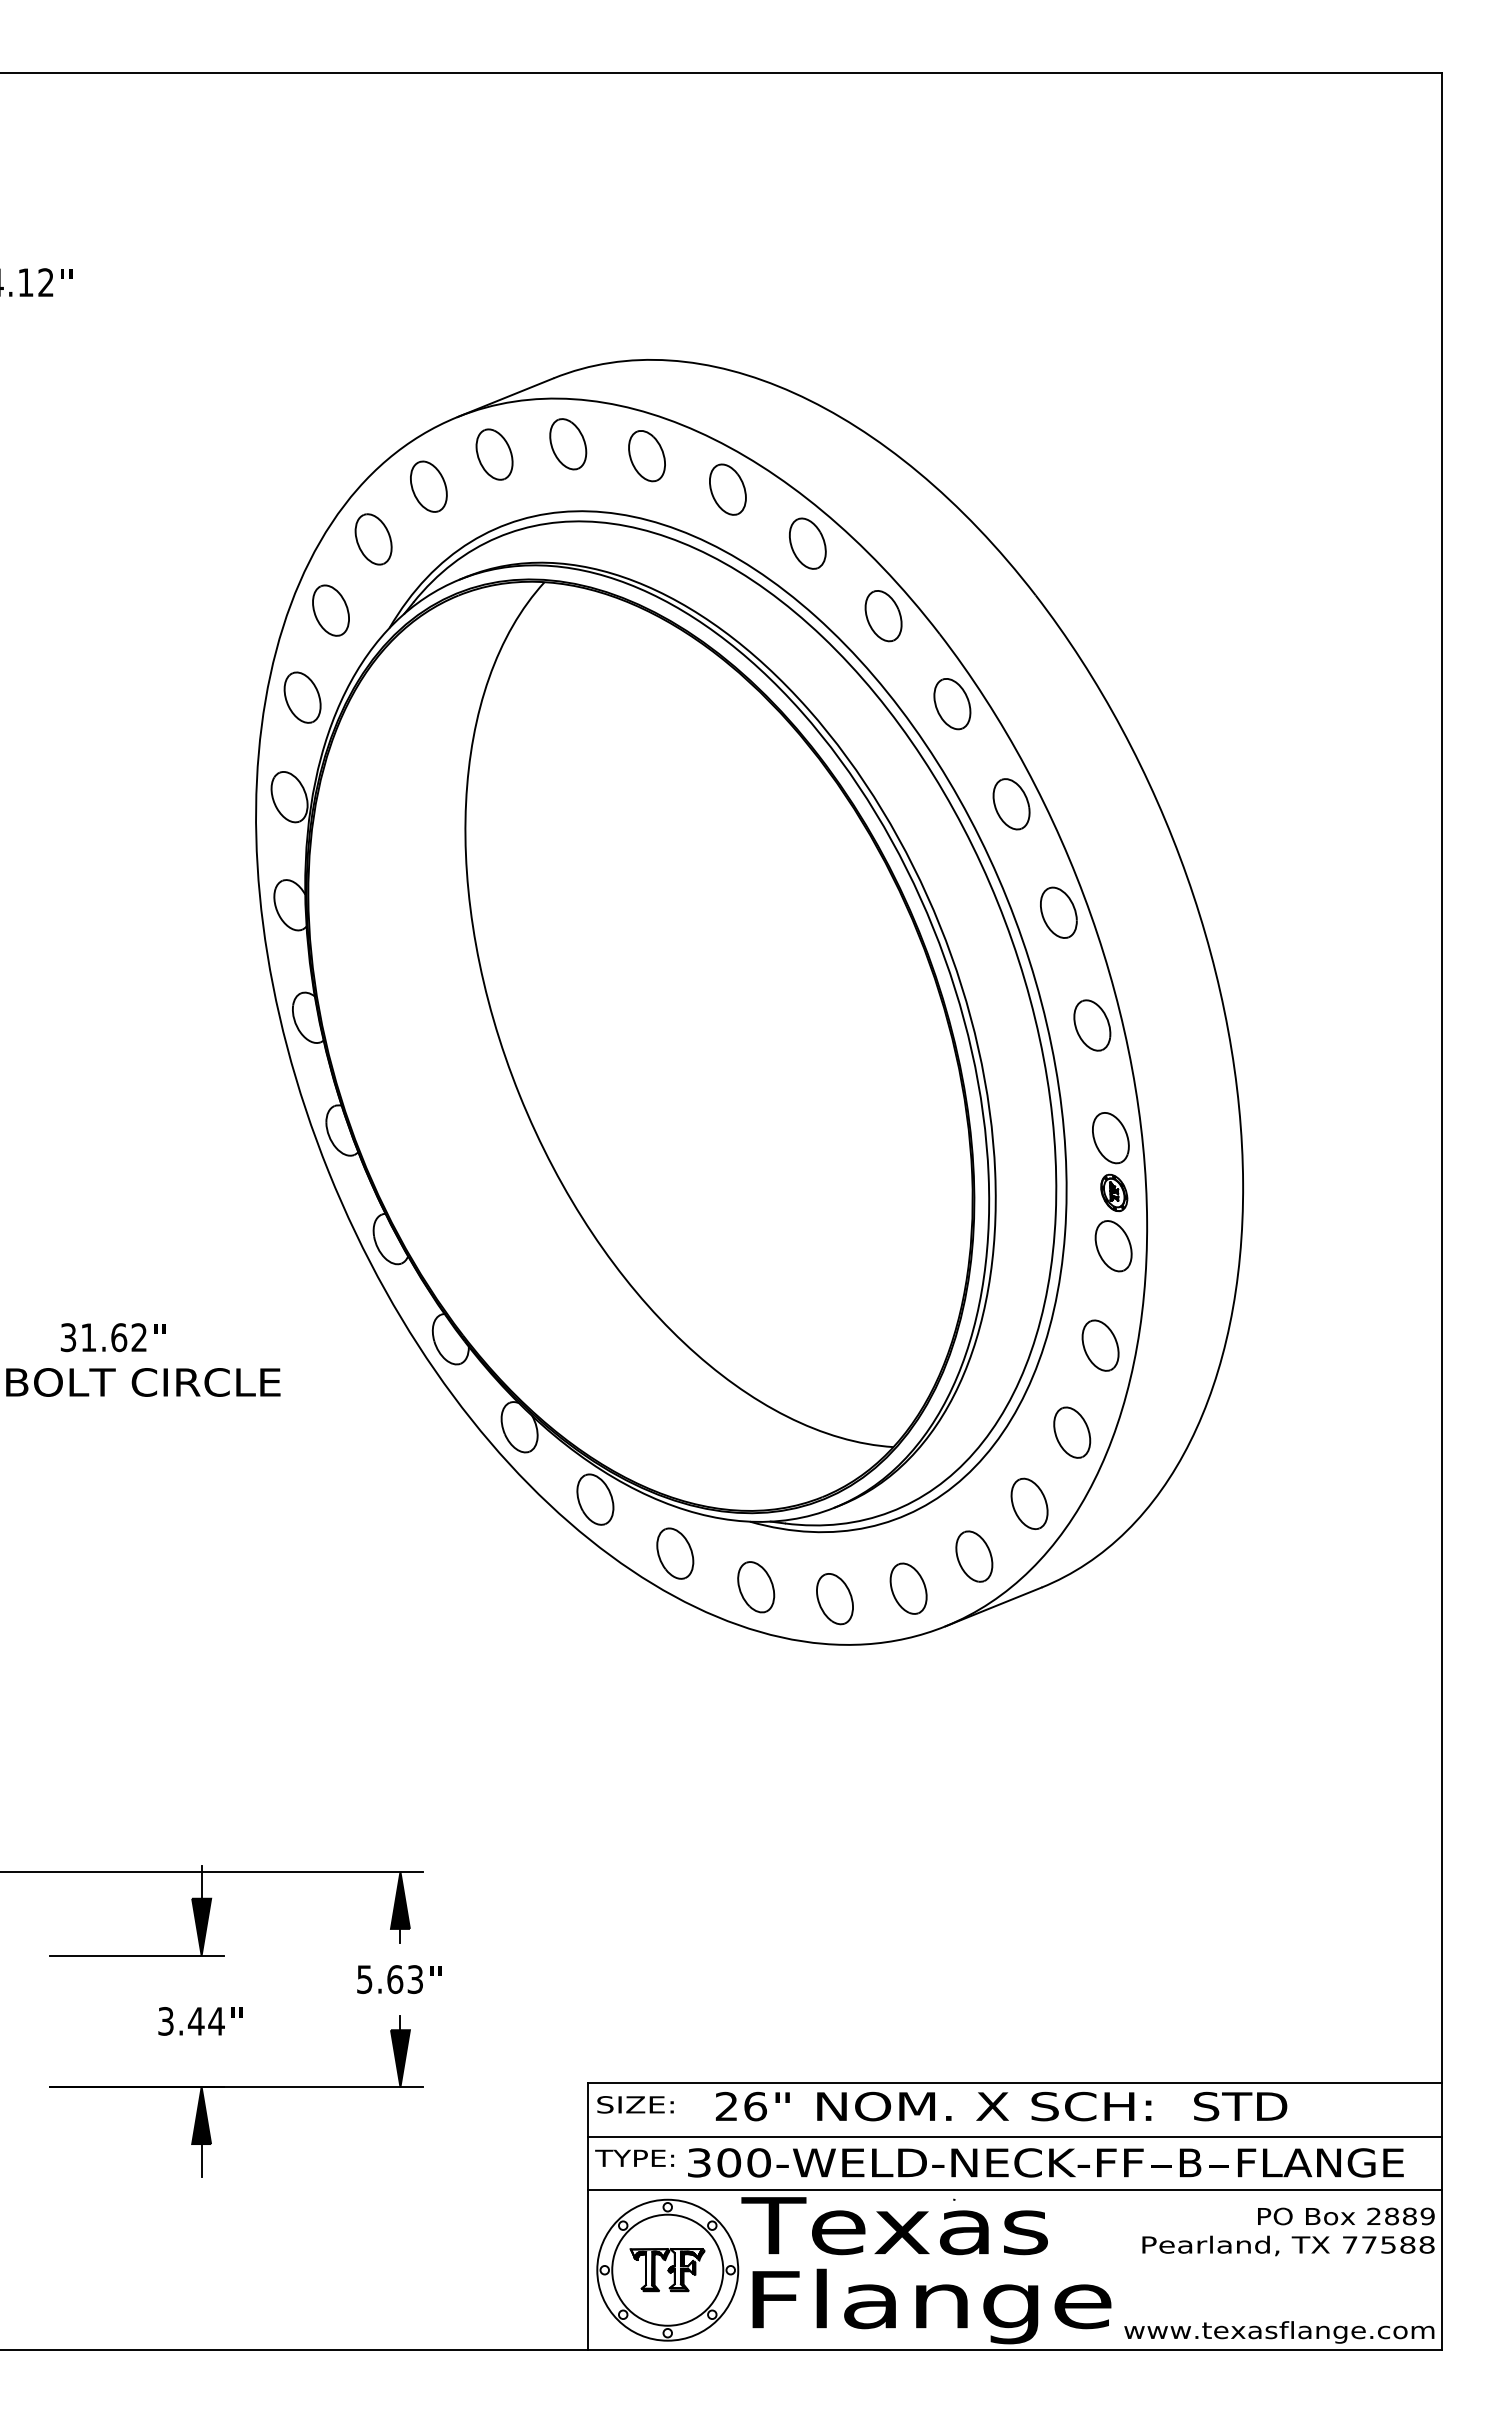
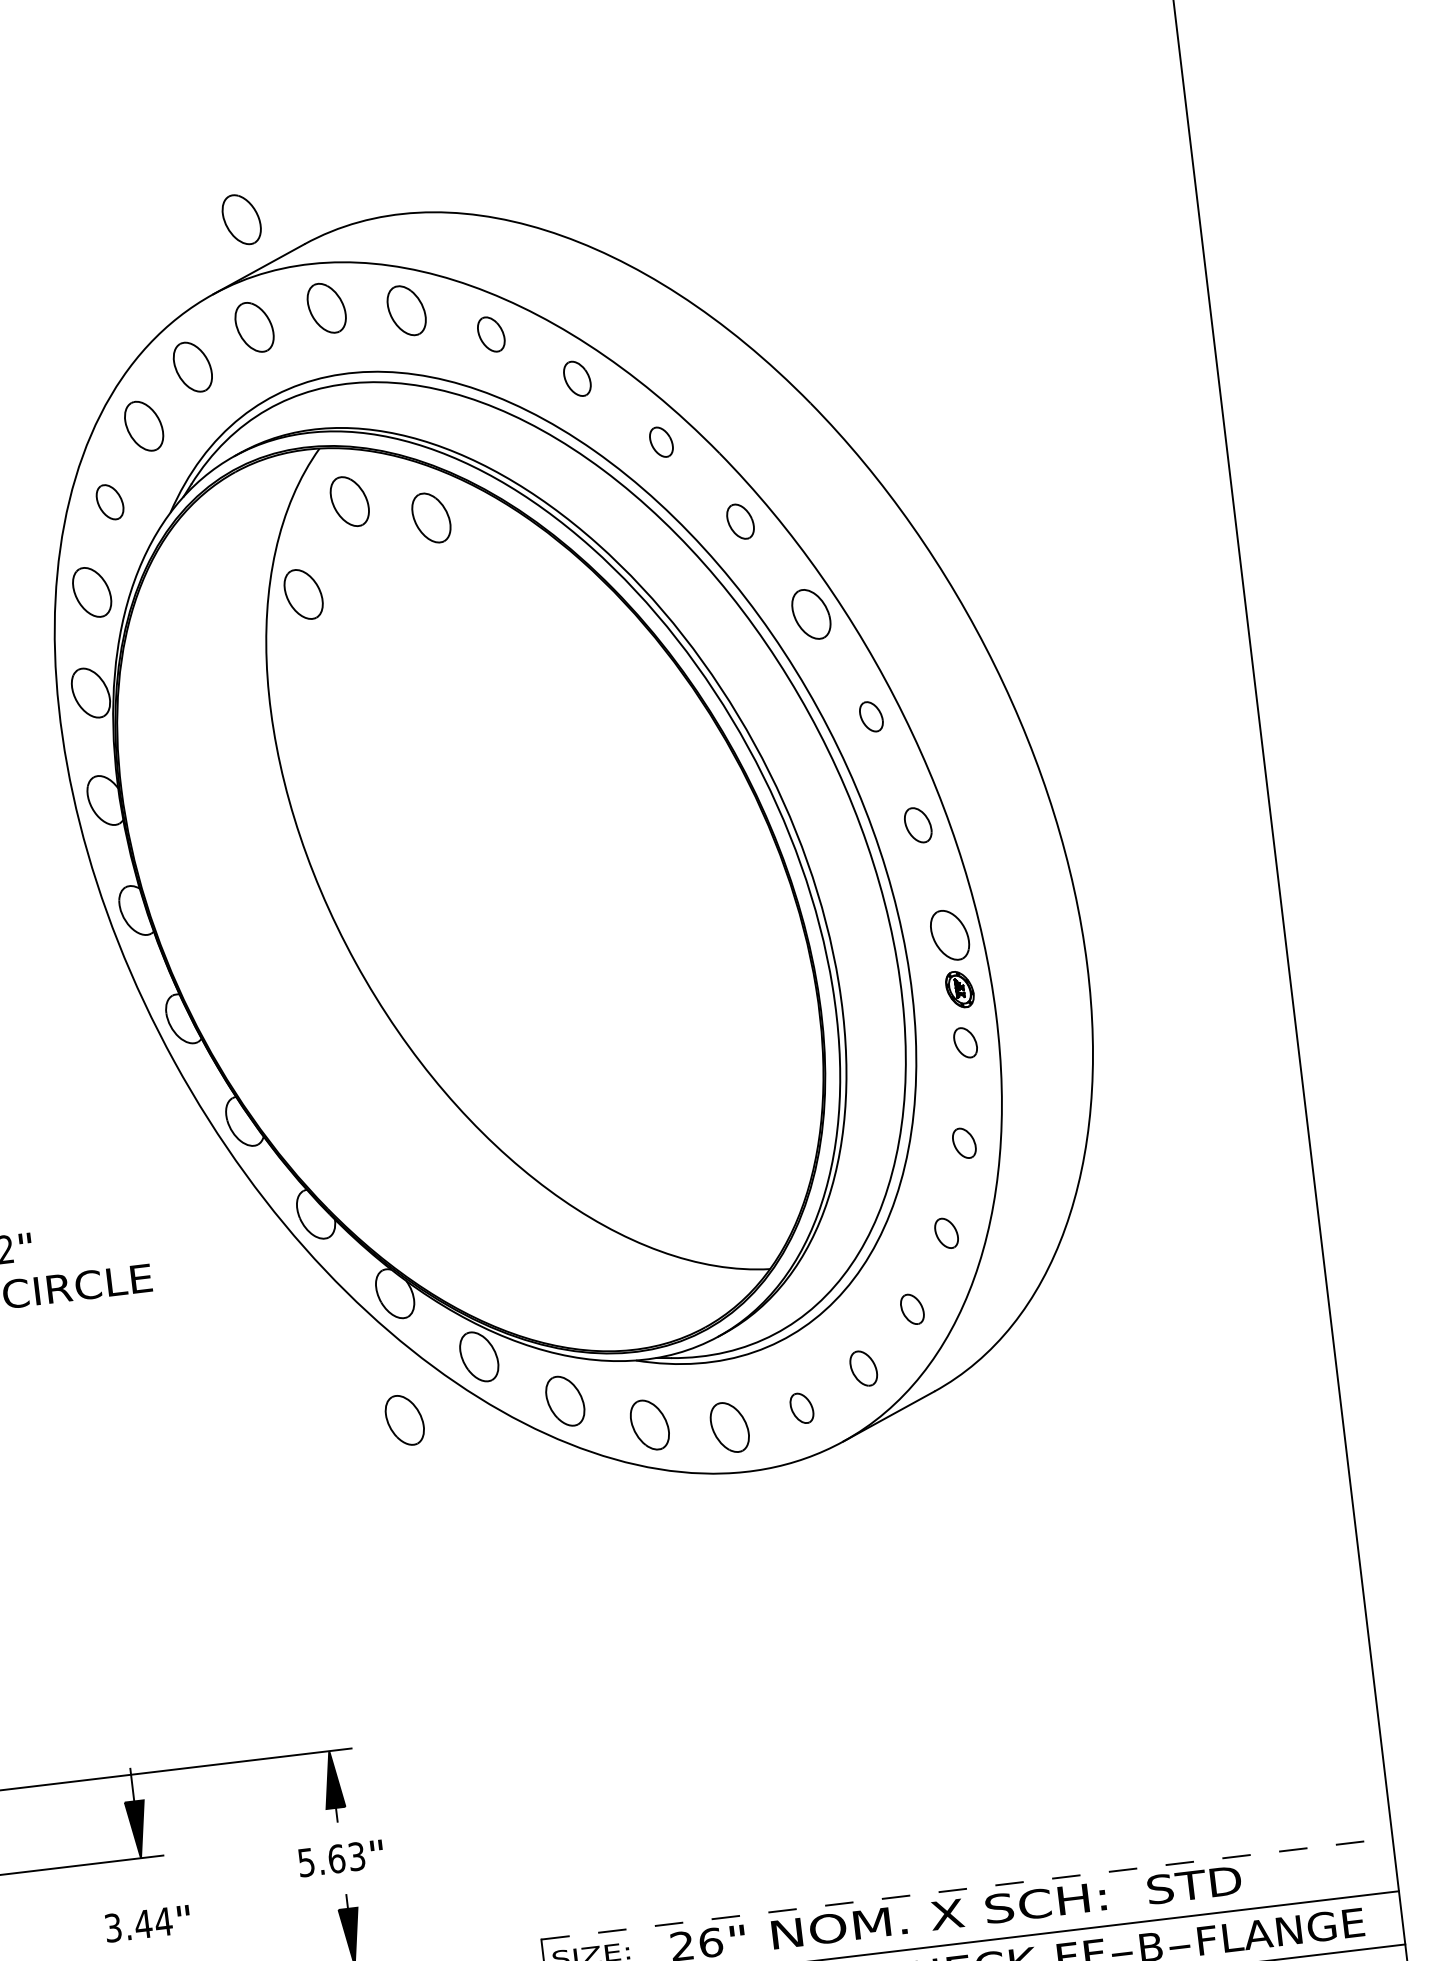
part: (494, 346) -> (241, 219), added
part: (727, 489) -> (490, 334), size x0.7
part: (807, 543) -> (577, 378), size x0.7
part: (330, 610) -> (109, 502), size x0.7
part: (883, 616) -> (661, 442), size x0.6
part: (568, 638) -> (350, 501), added
part: (646, 664) -> (430, 518), added
part: (952, 704) -> (740, 521), size x0.7
part: (511, 724) -> (303, 594), added
part: (1058, 912) -> (871, 716), size x0.6
part: (1092, 1025) -> (918, 825), size x0.7
part: (1113, 1246) -> (965, 1043), size x0.6
part: (1100, 1345) -> (964, 1143), size x0.6
part: (1072, 1432) -> (946, 1233), size x0.6
part: (1029, 1503) -> (912, 1309), size x0.6
part: (514, 1553) -> (405, 1420), added
part: (974, 1556) -> (863, 1368), size x0.7
part: (908, 1588) -> (801, 1408), size x0.6
line: (1015, 2083) -> (967, 1888), solid -> dashed

